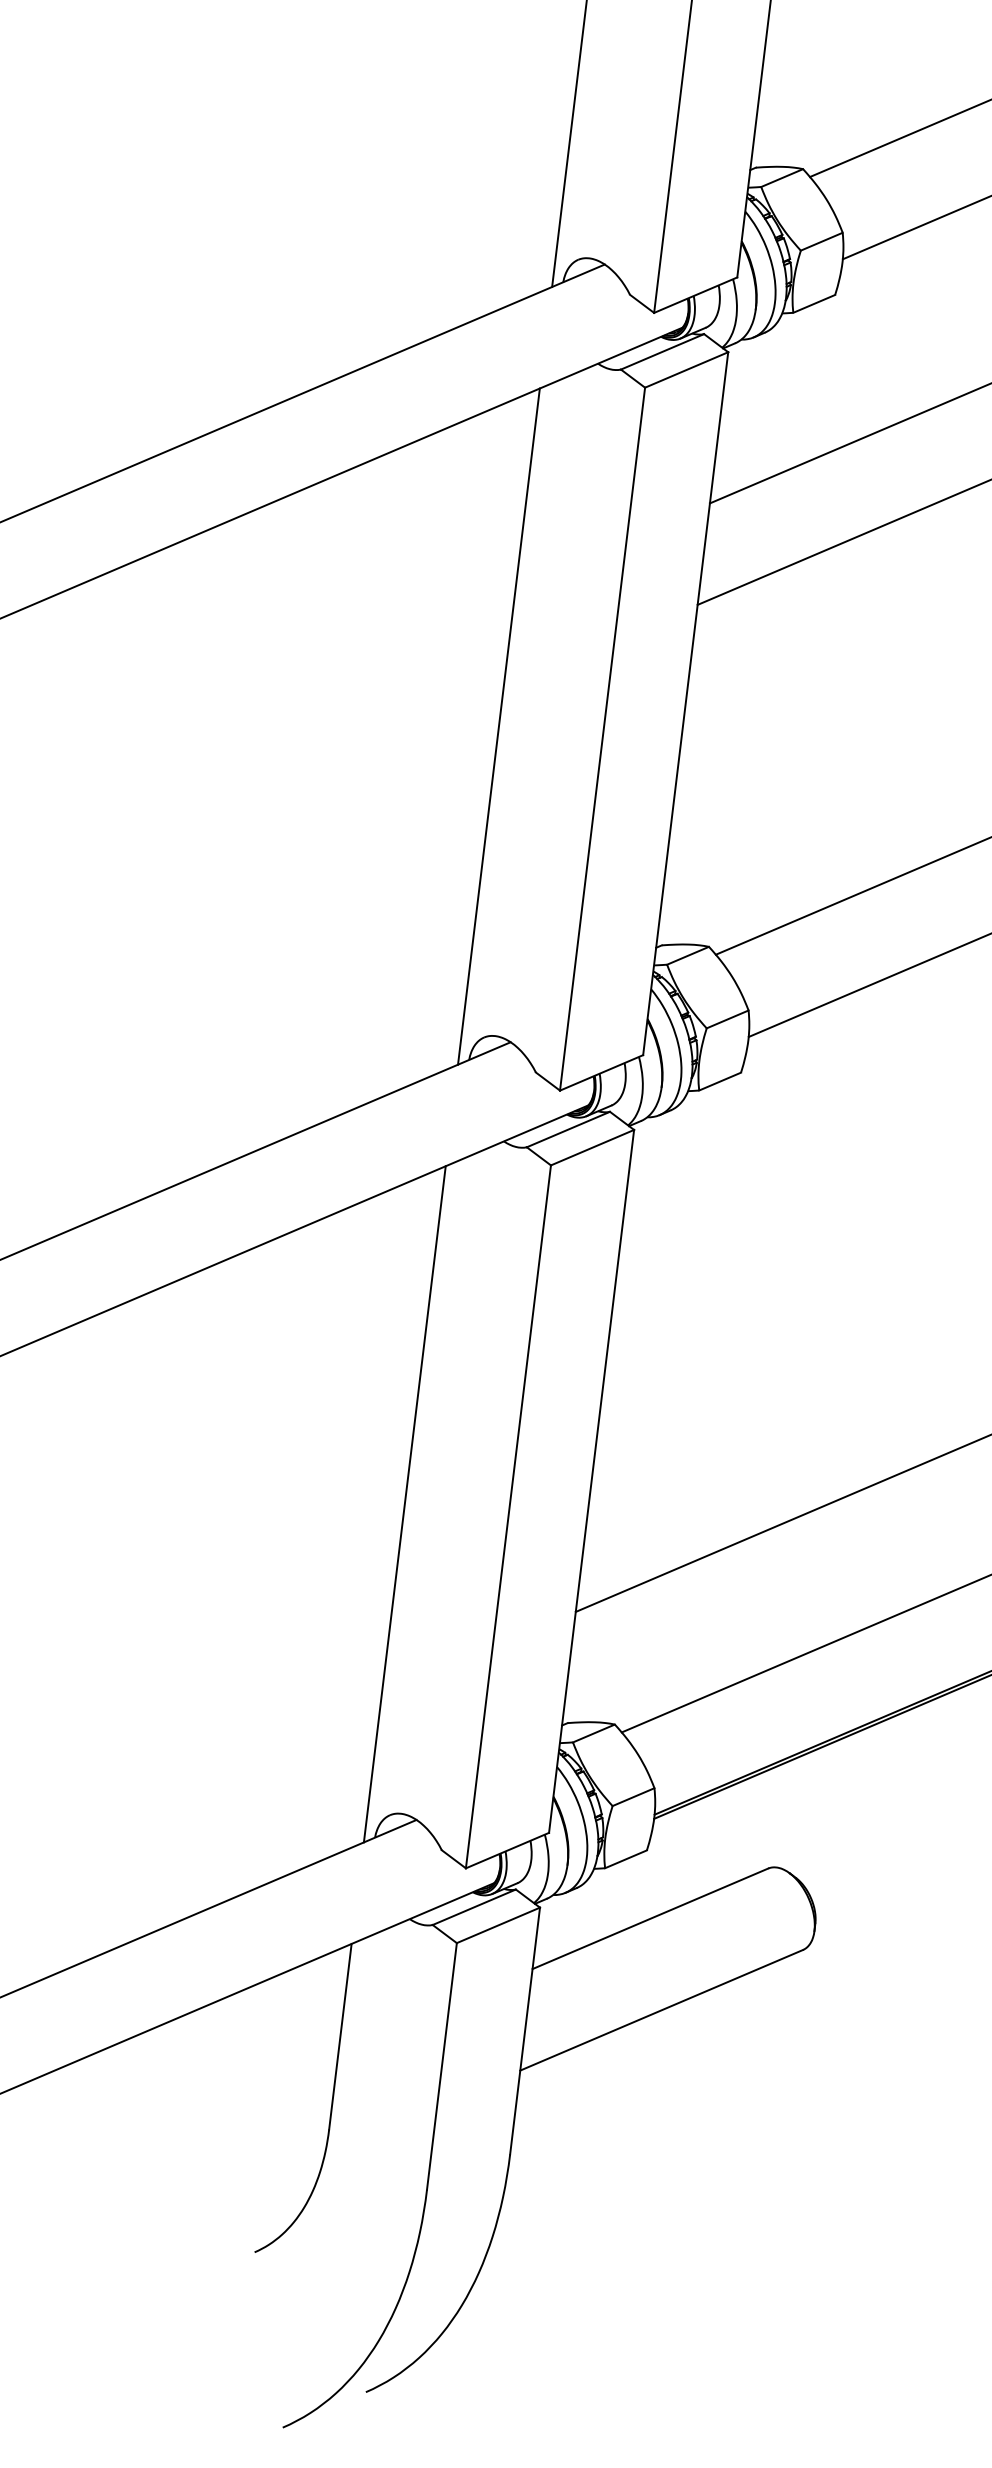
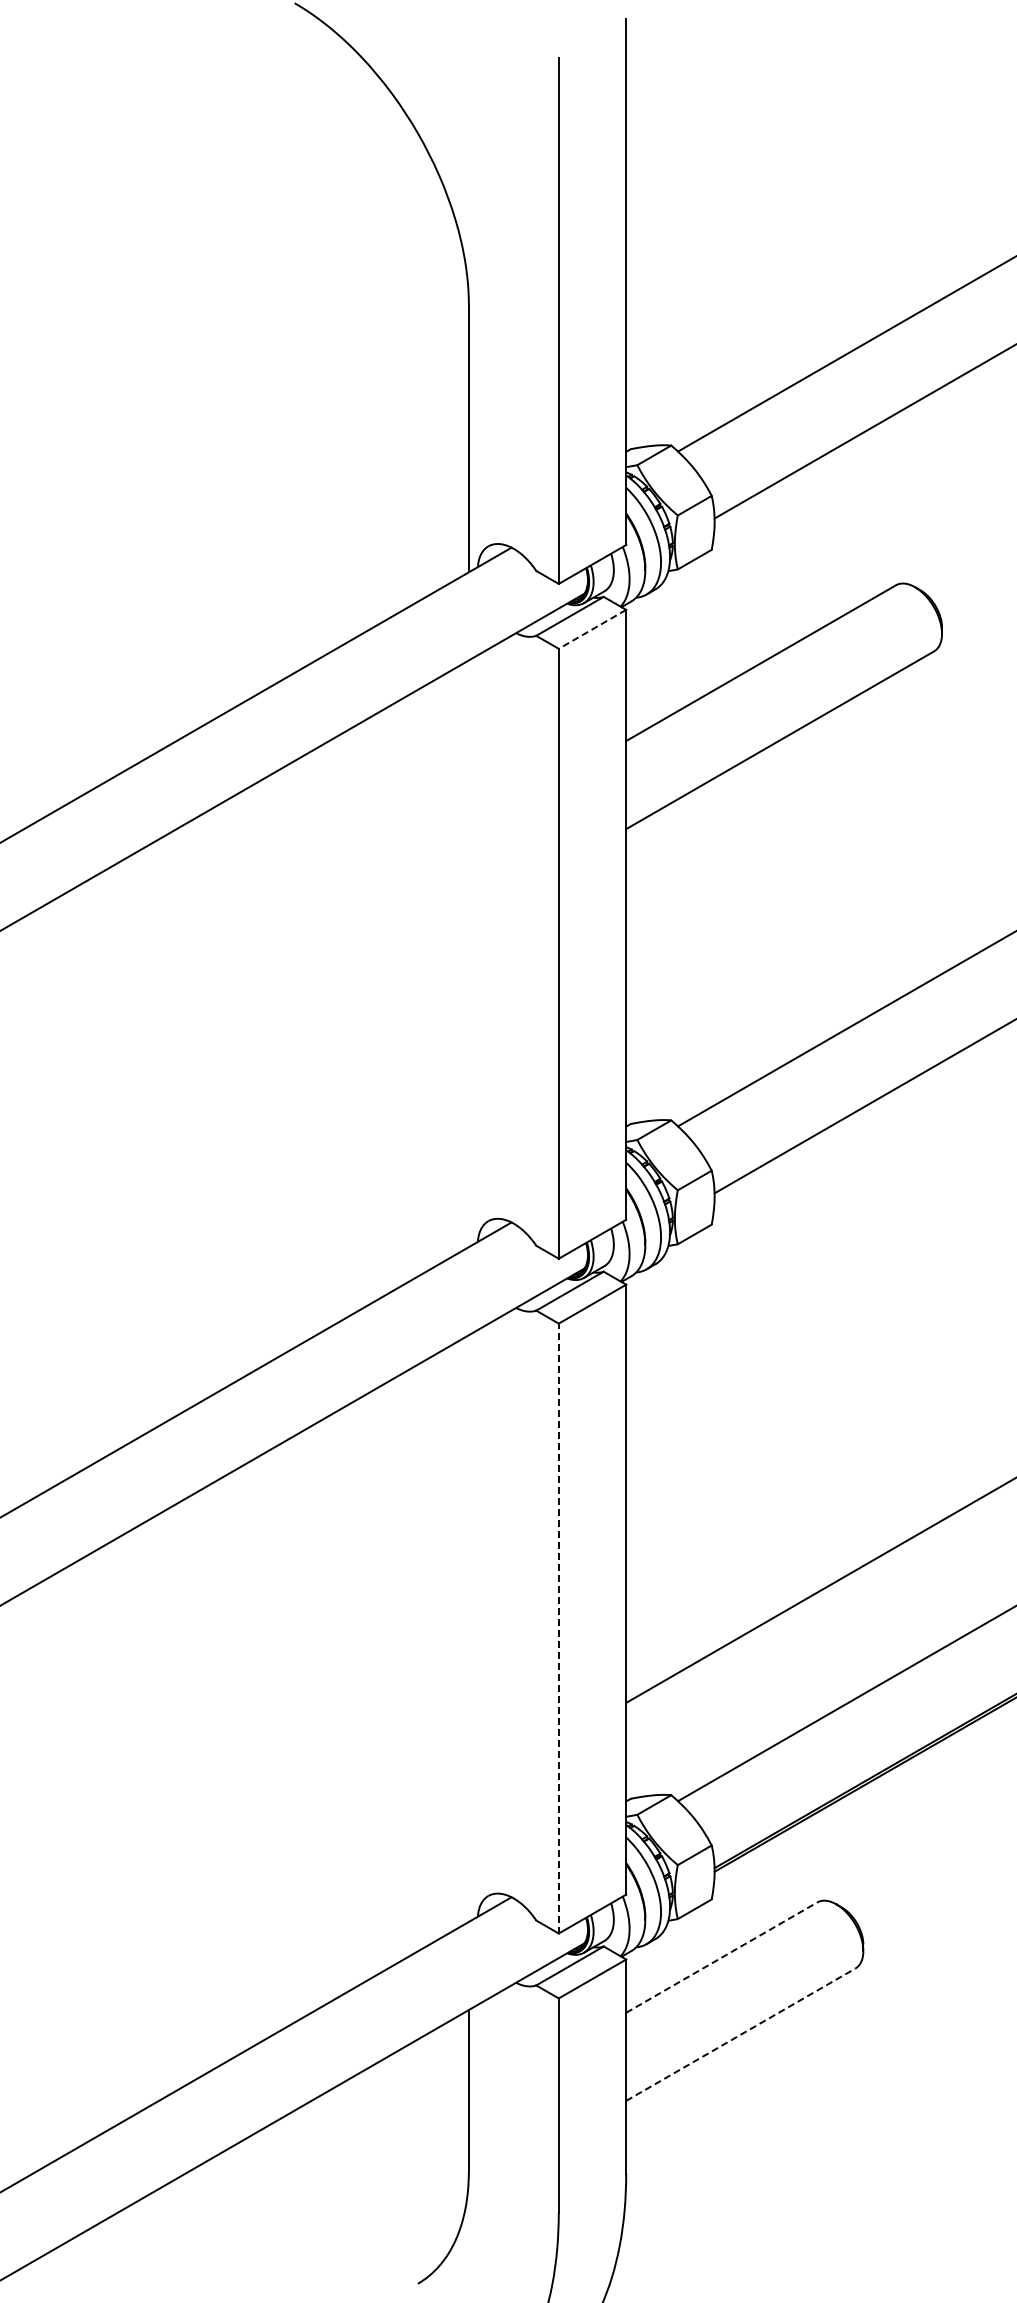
line: (686, 370) -> (592, 629), solid -> dashed
line: (498, 726) -> (468, 953), removed
line: (404, 1504) -> (468, 1628), removed
line: (508, 1516) -> (558, 1628), solid -> dashed
line: (651, 1918) -> (722, 1957), solid -> dashed
line: (662, 2010) -> (741, 2034), solid -> dashed

